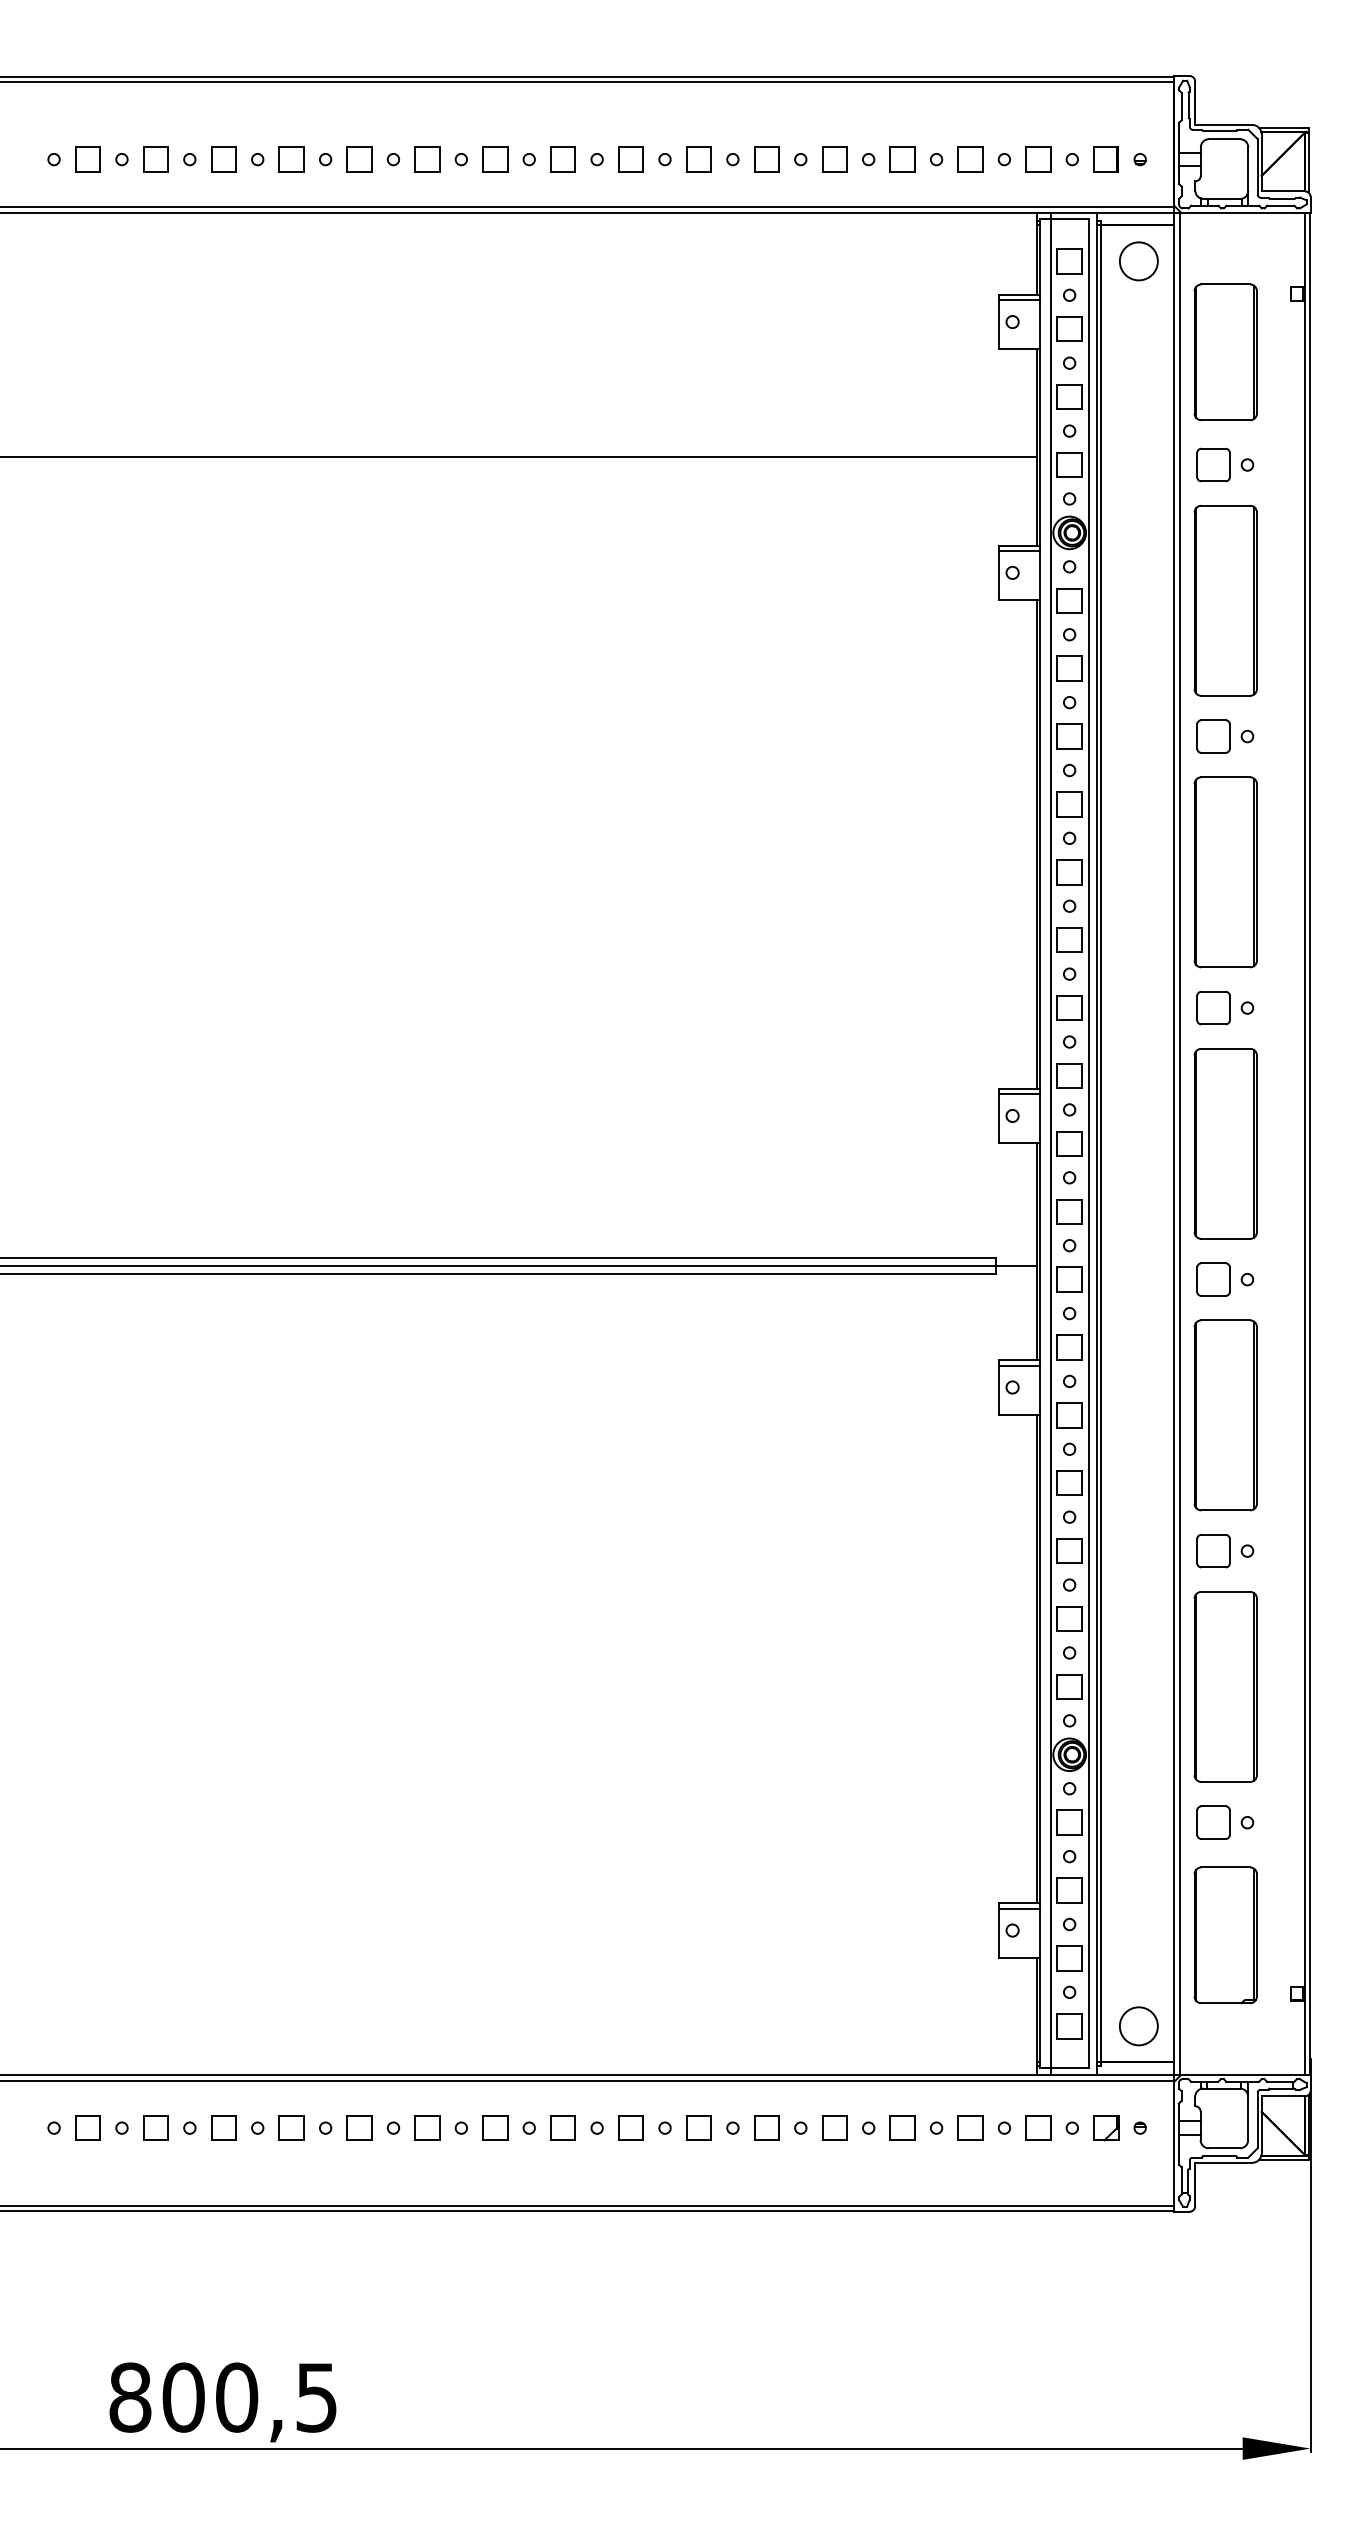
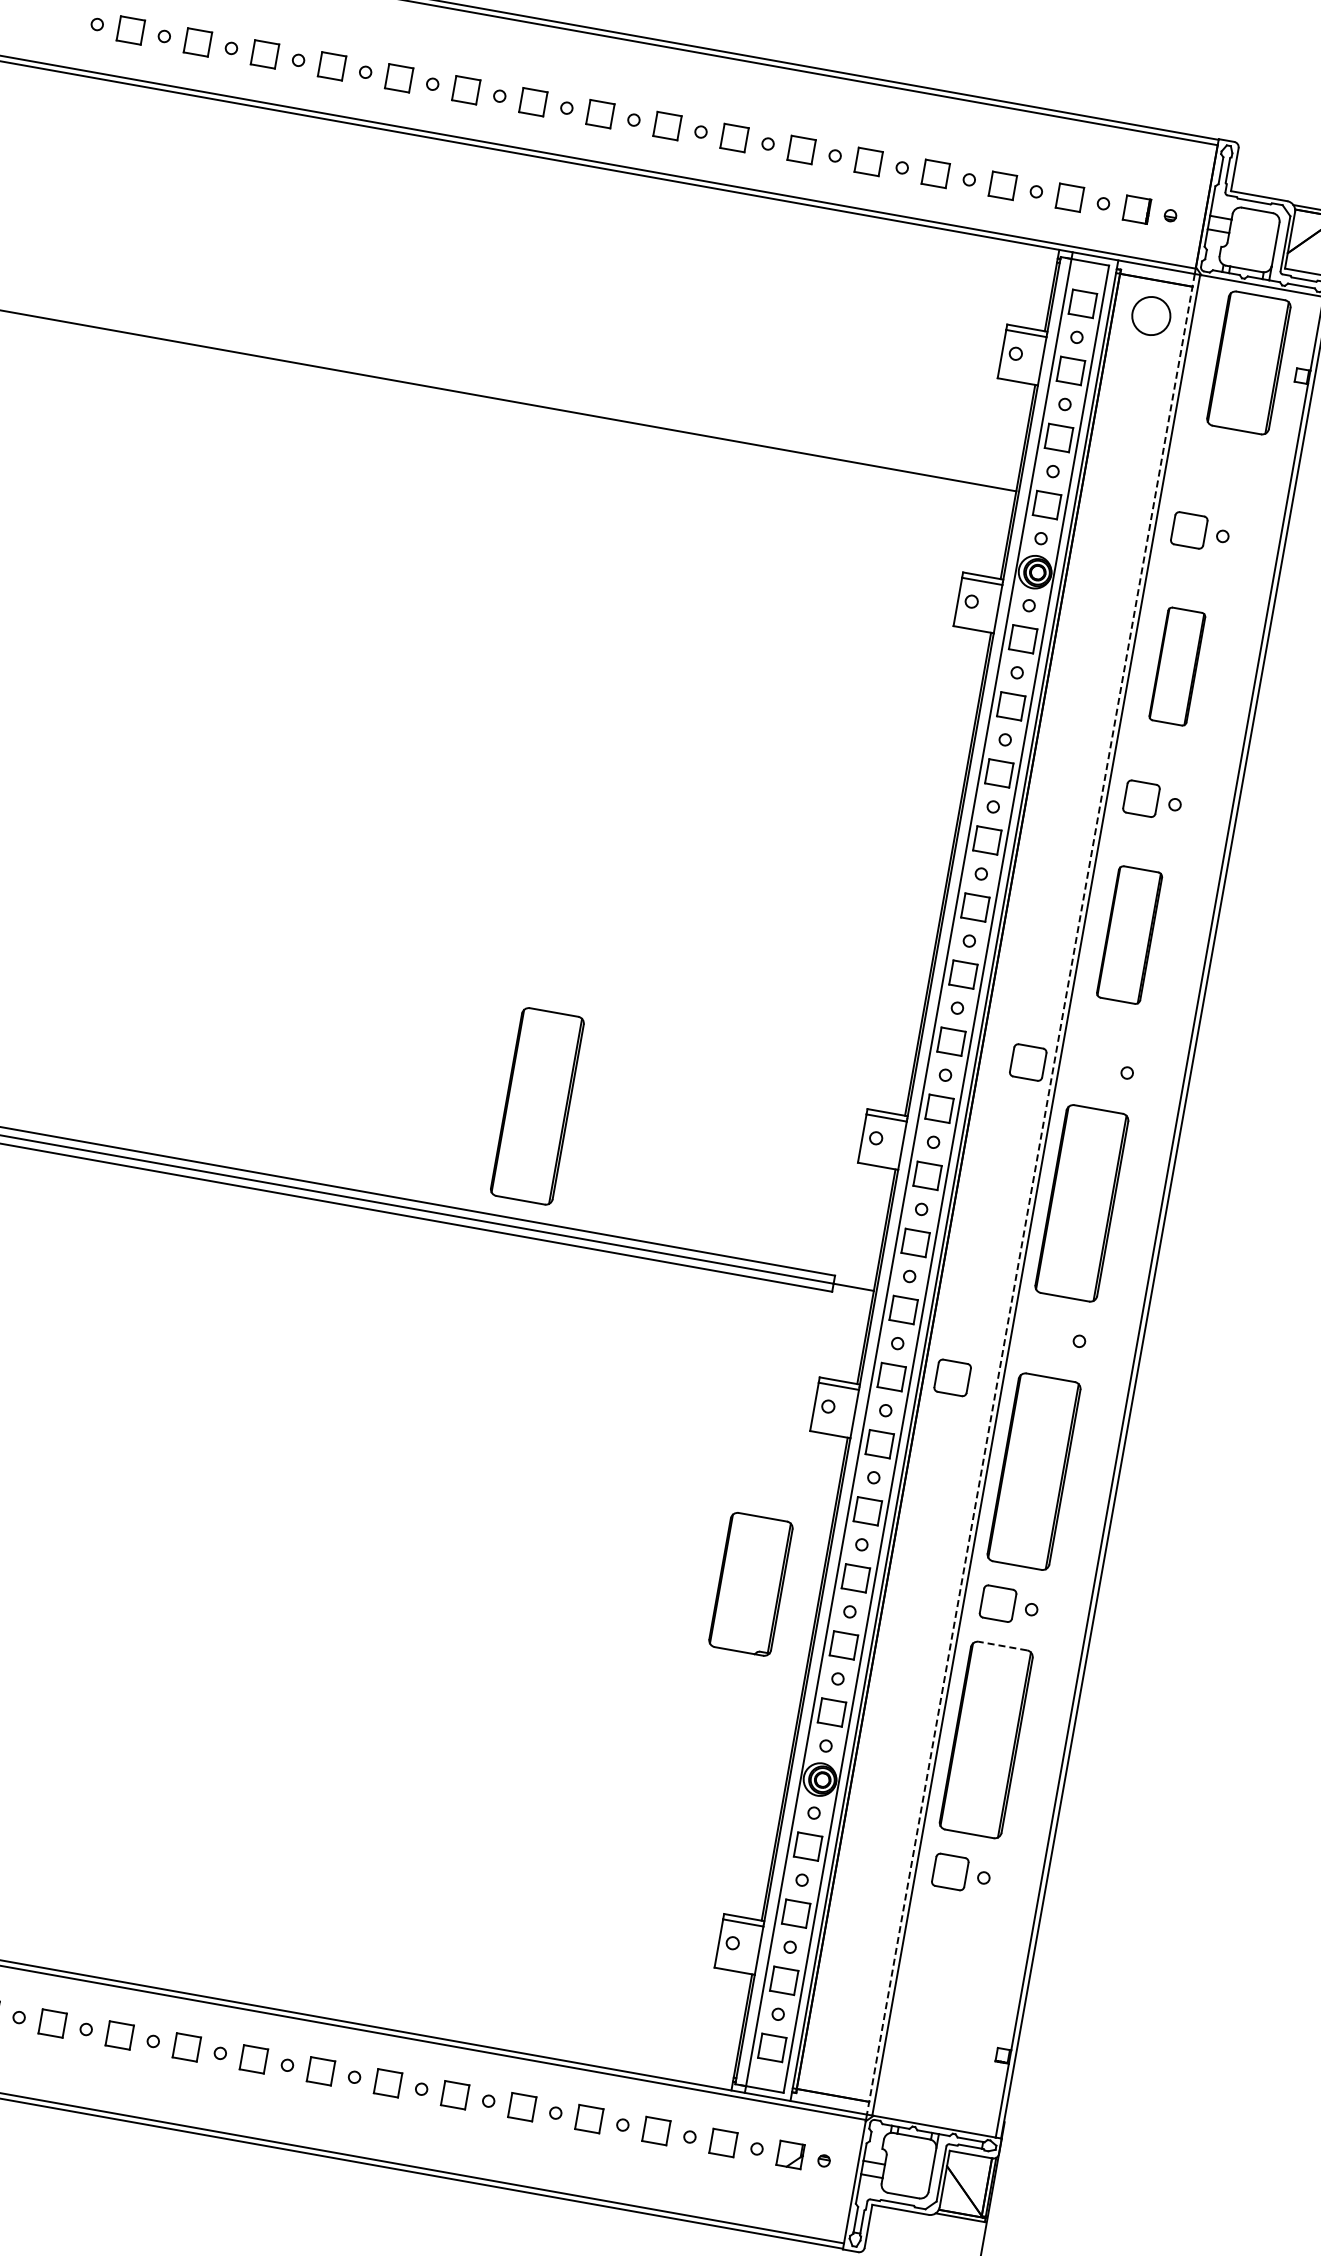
part: (1225, 352) -> (1248, 363), moved
part: (1225, 600) -> (1177, 666), size x0.6
part: (1225, 872) -> (1129, 935), size x0.7
part: (1213, 1008) -> (1028, 1062), moved
part: (674, 1143) -> (537, 1105), added
line: (1174, 1144) -> (1031, 1194), solid -> dashed
part: (1213, 1279) -> (952, 1377), moved
line: (1225, 1591) -> (1002, 1645), solid -> dashed
part: (1225, 1935) -> (750, 1584), moved
circle: (1138, 2026) -> (840, 2060), removed

